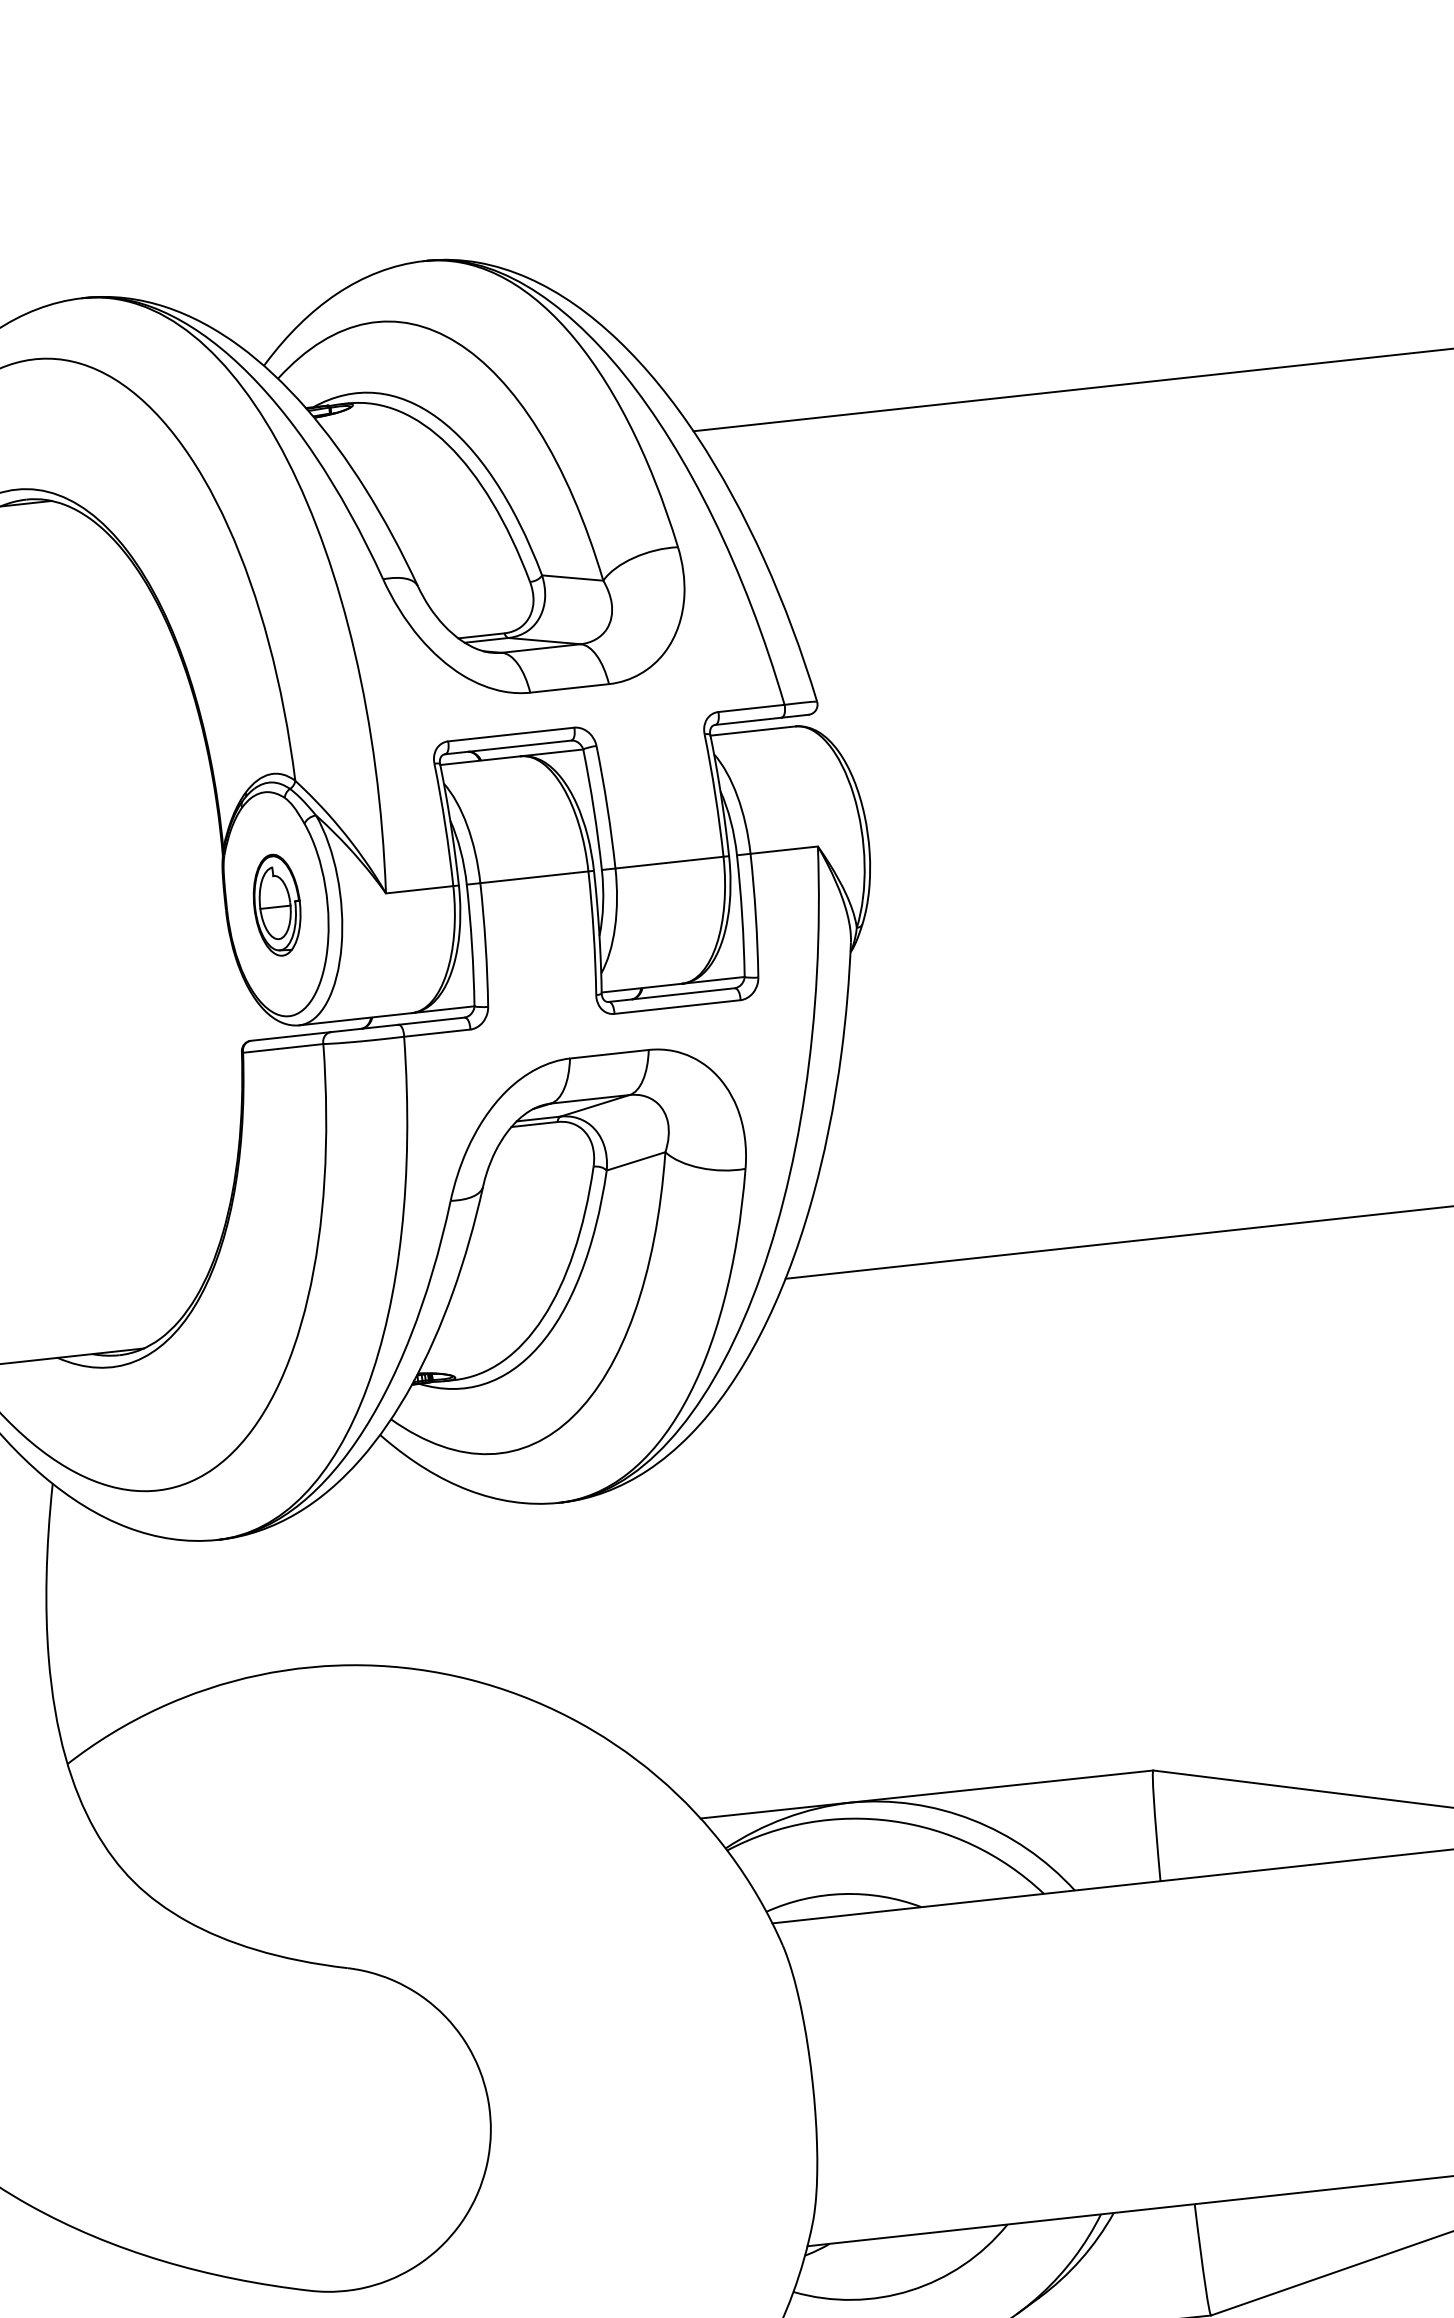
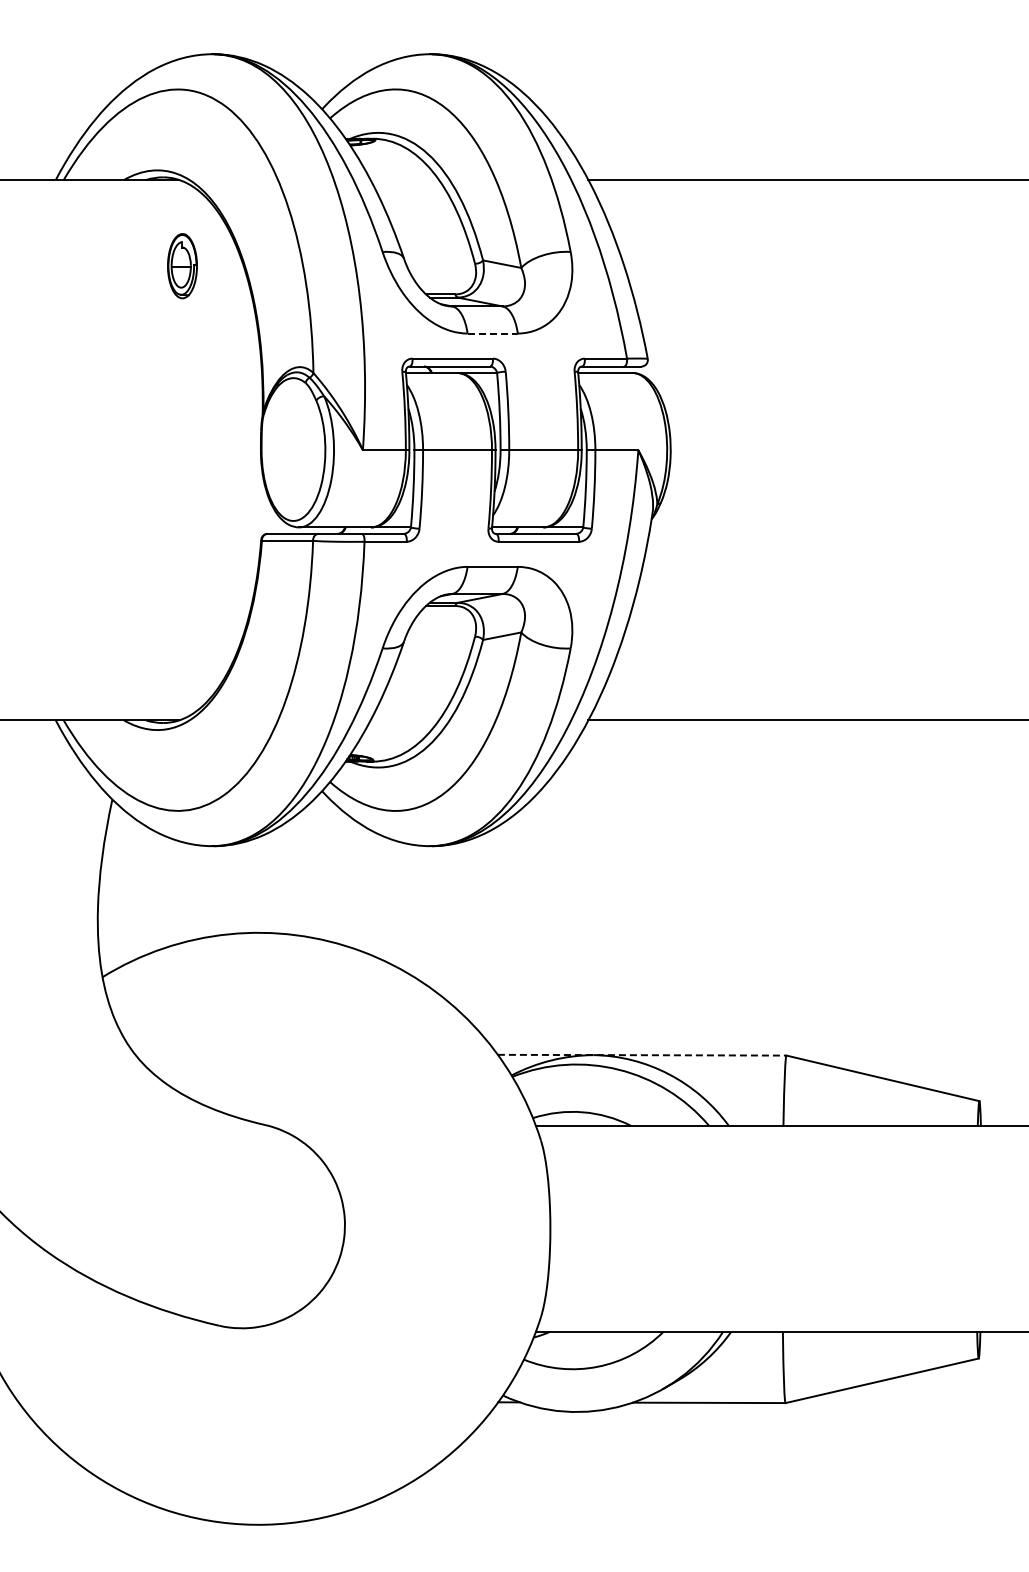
line: (570, 688) -> (493, 333), solid -> dashed
part: (277, 905) -> (182, 266), moved
line: (927, 1794) -> (642, 1055), solid -> dashed

